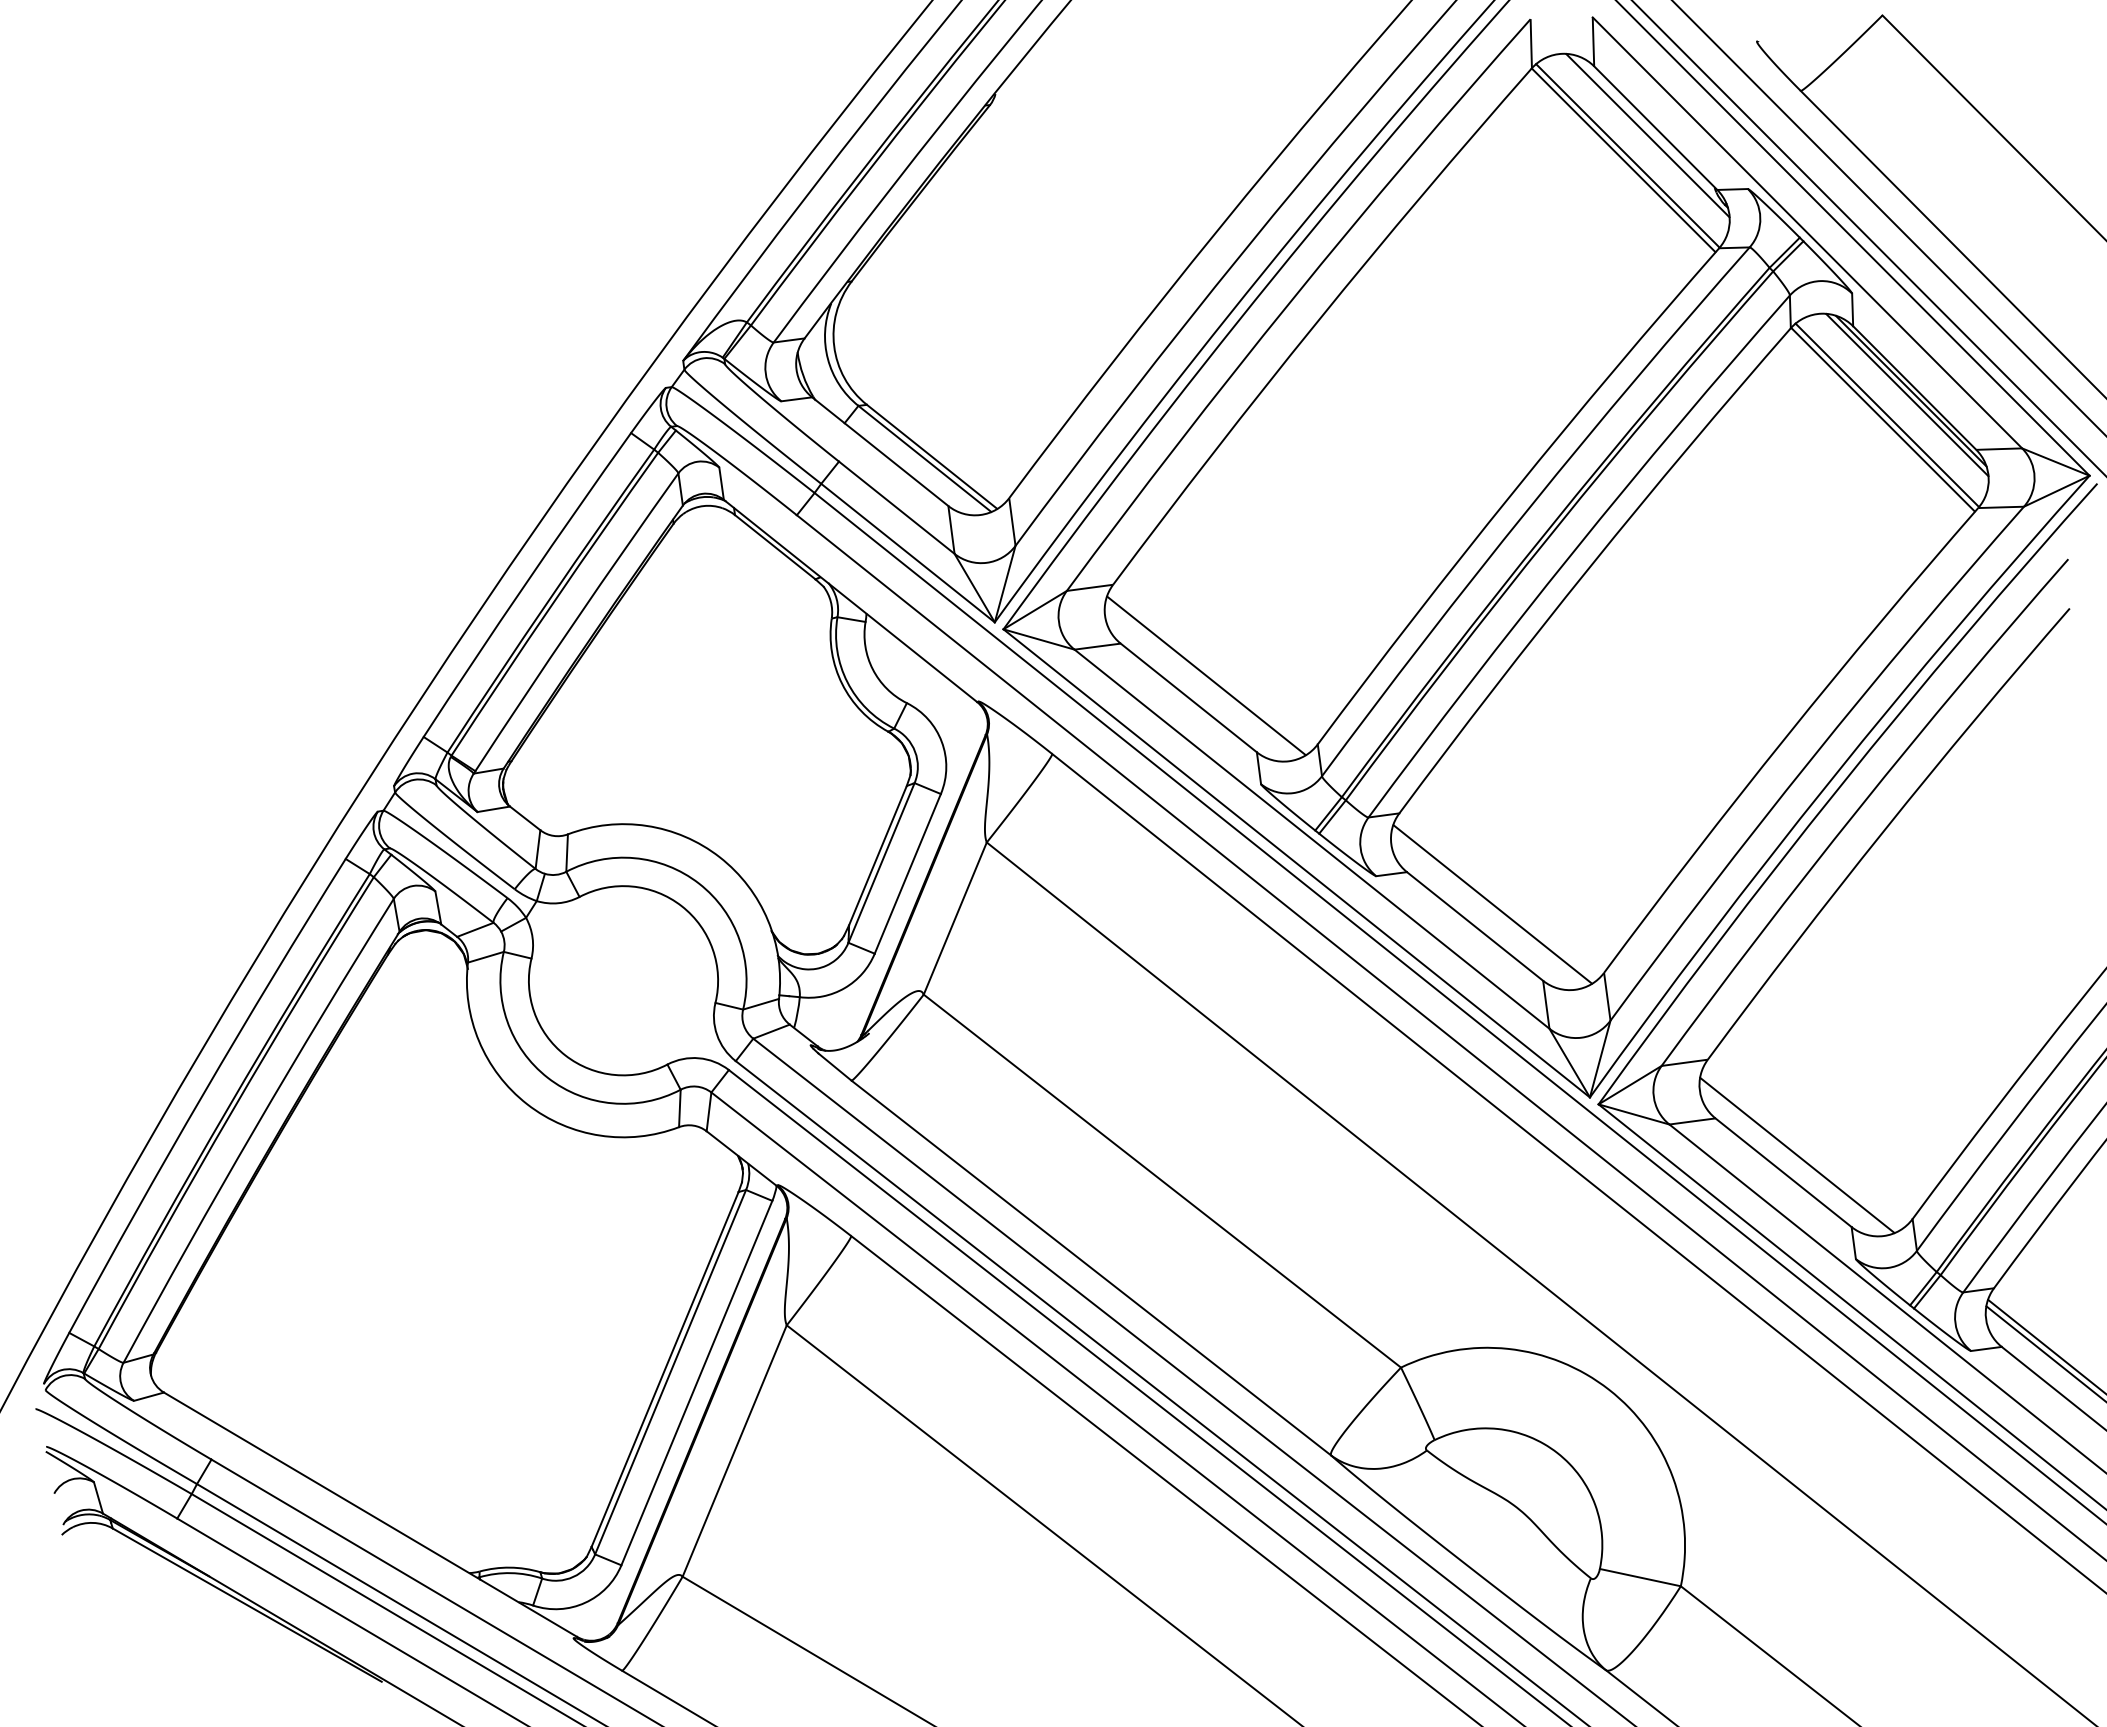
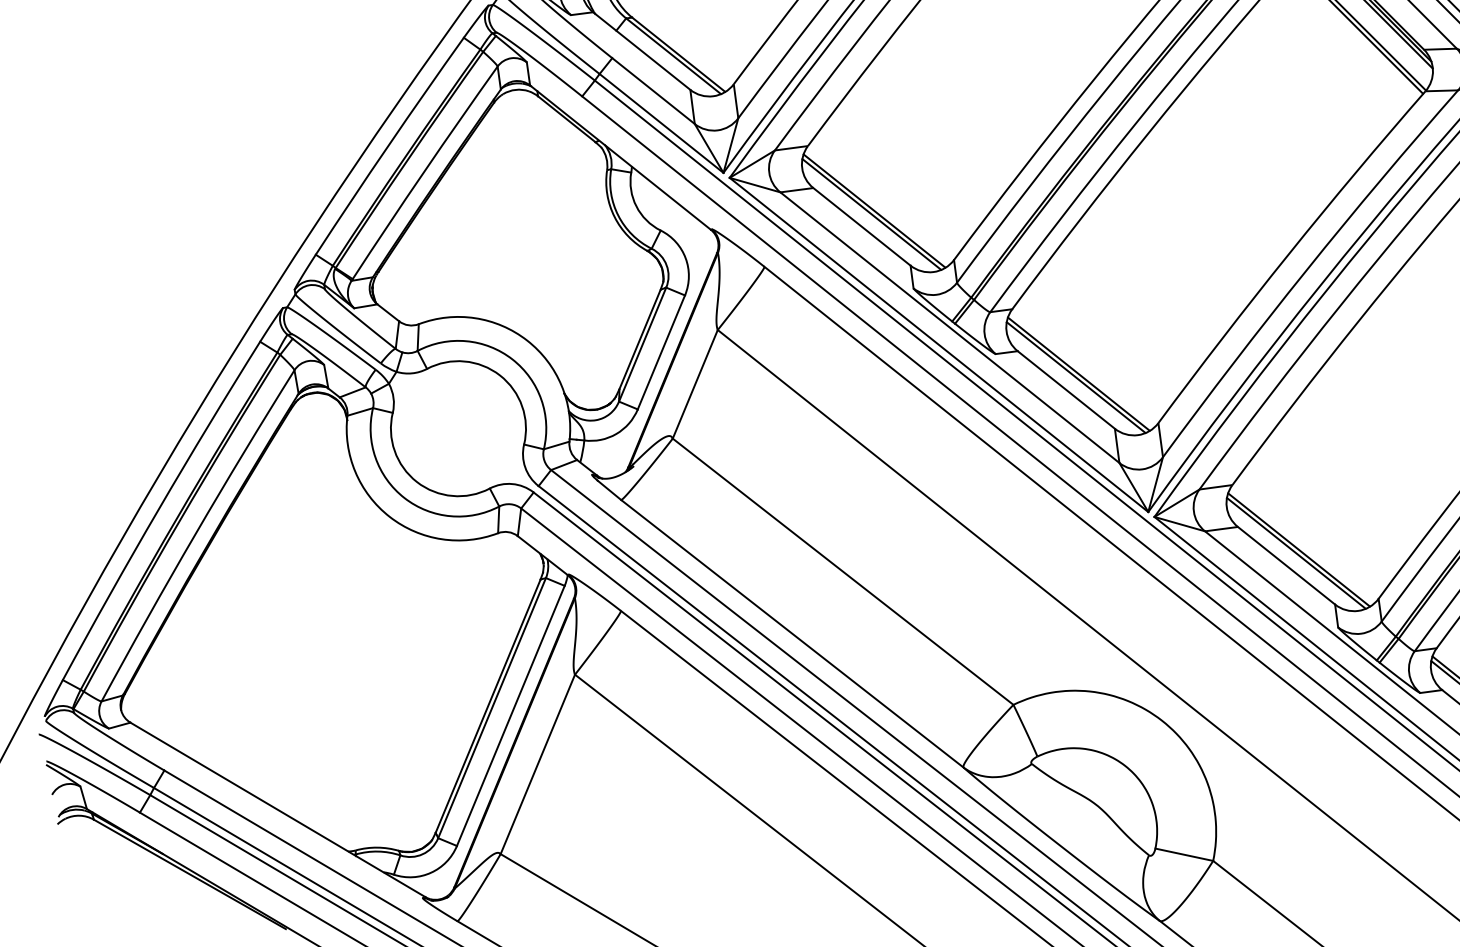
line: (1202, 680) -> (871, 214), added
line: (1488, 908) -> (1075, 377), added
line: (1800, 1150) -> (1298, 549), added

